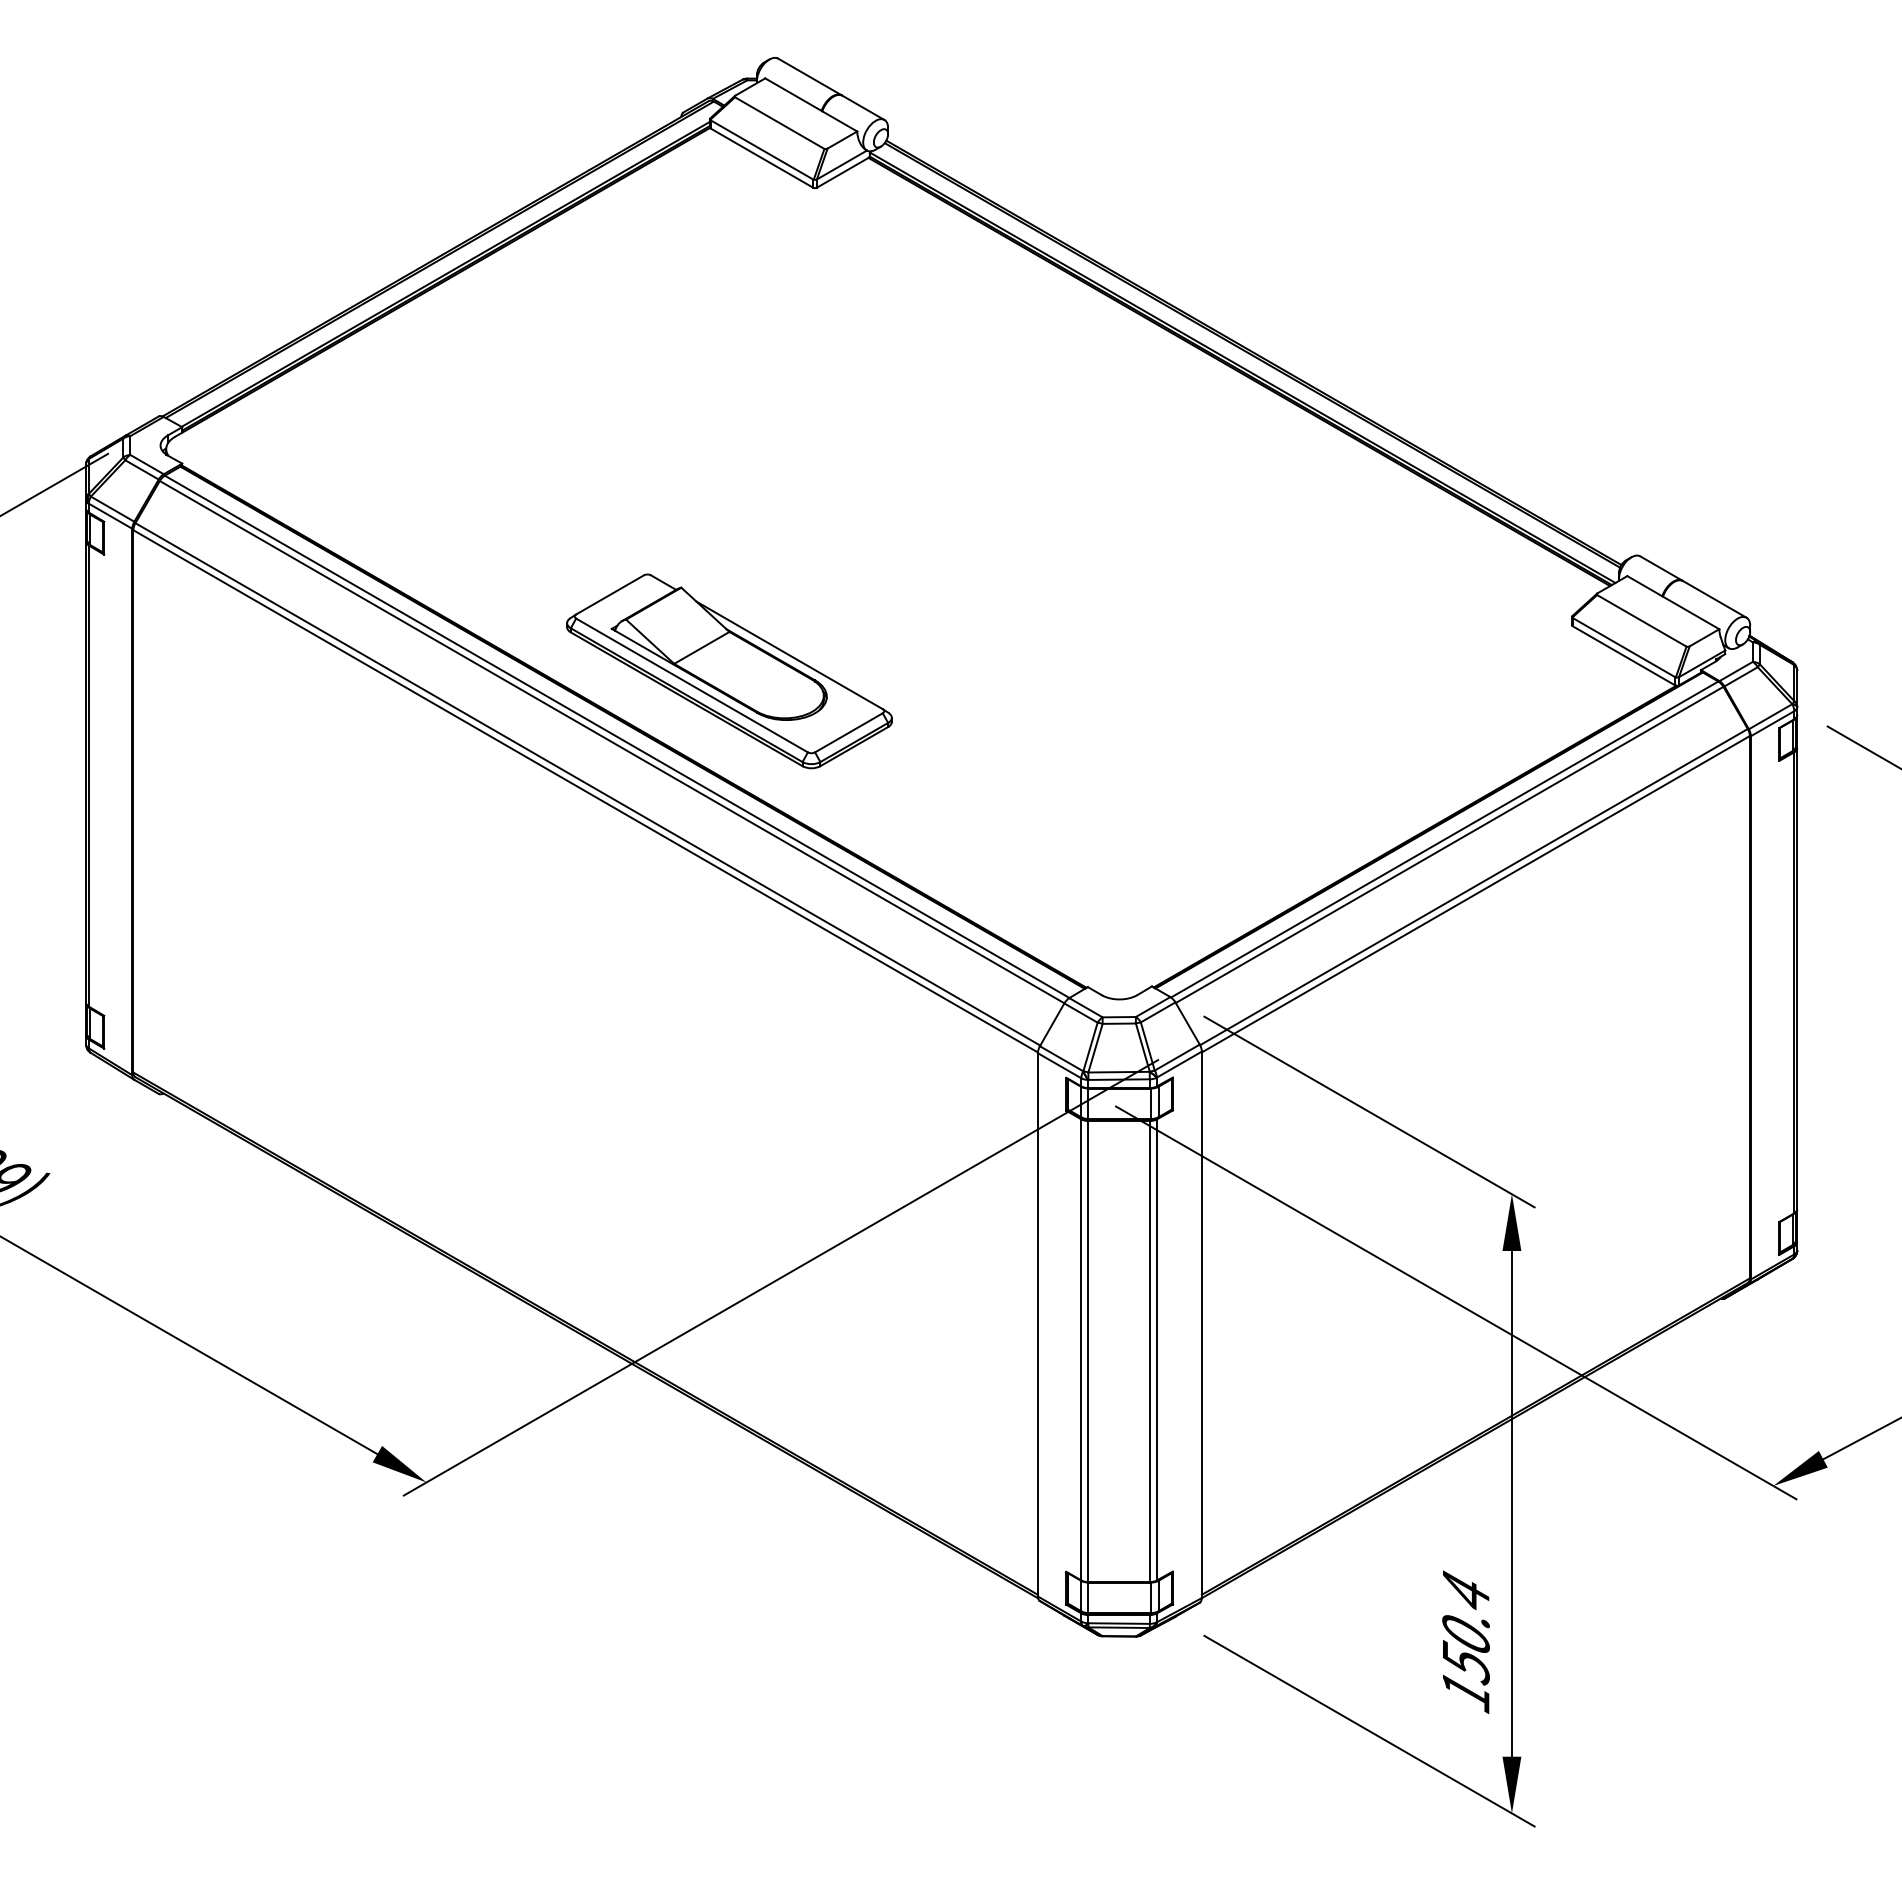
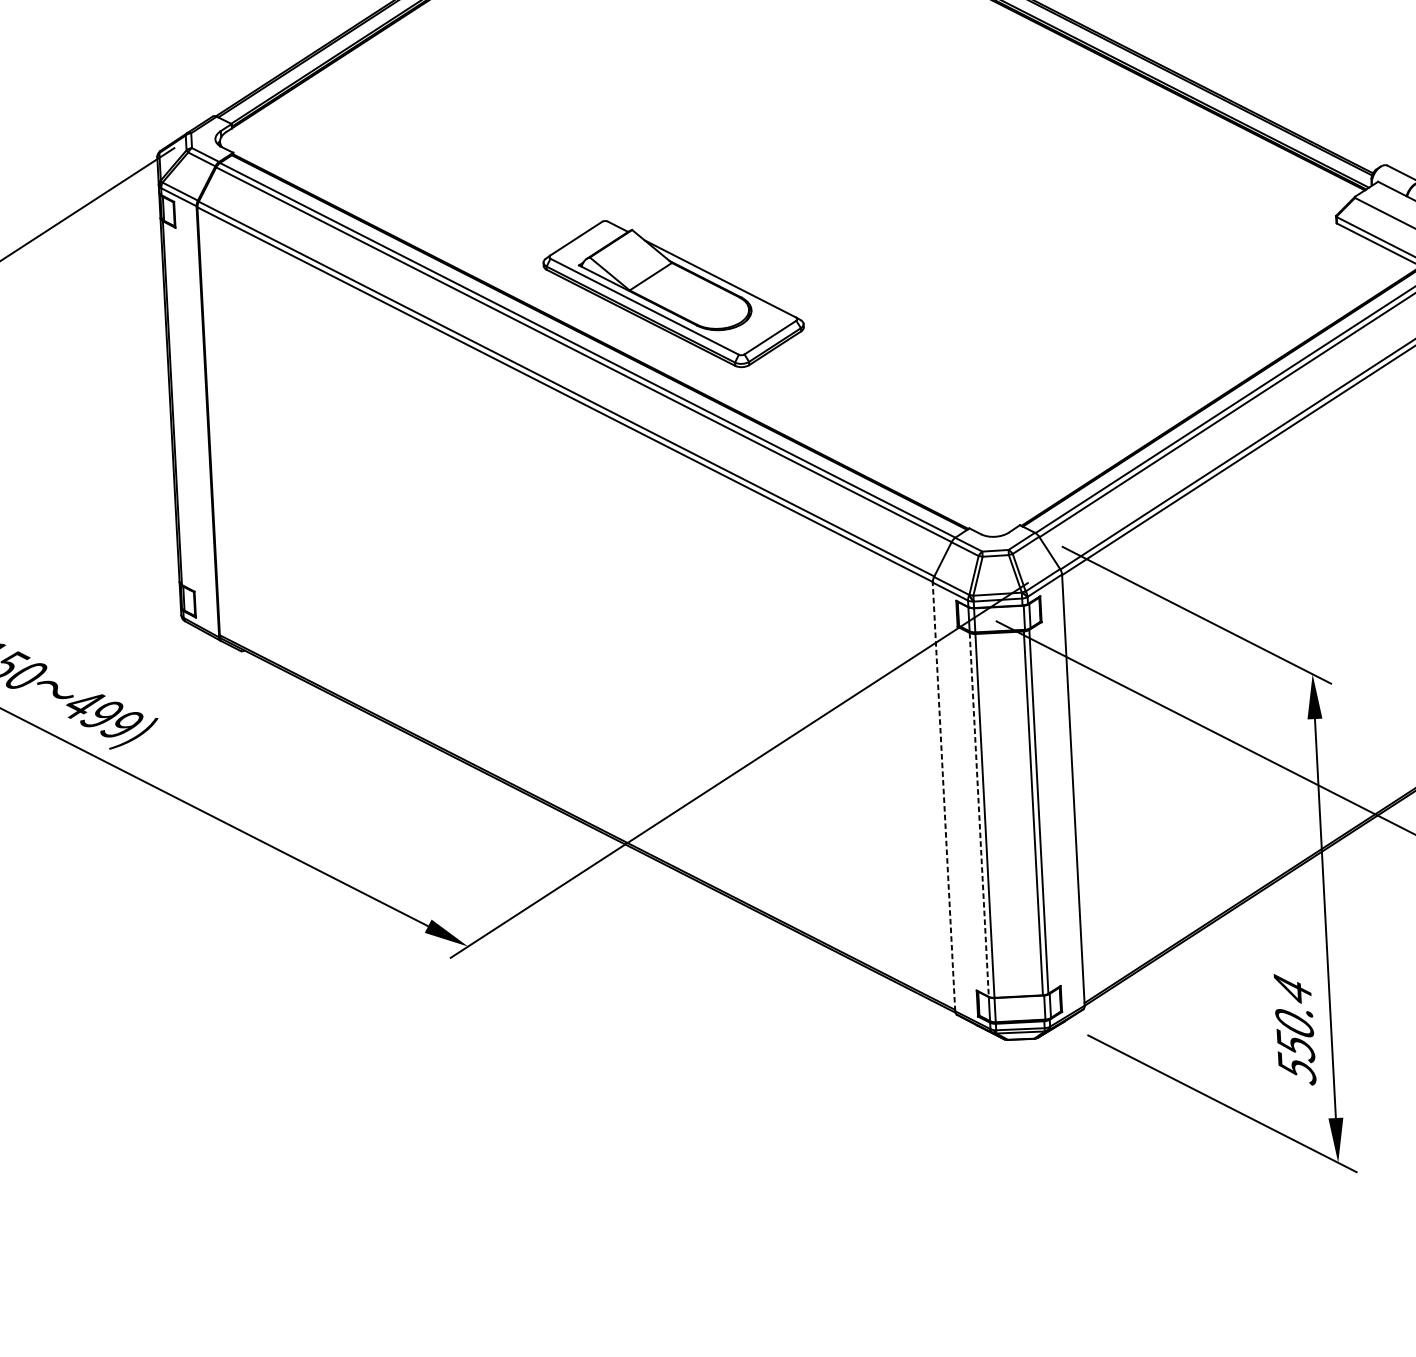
line: (1037, 1324) -> (943, 796), solid -> dashed
line: (1081, 1349) -> (979, 814), solid -> dashed
text: (1466, 1691) -> (1297, 1068), 150.4 -> 550.4

